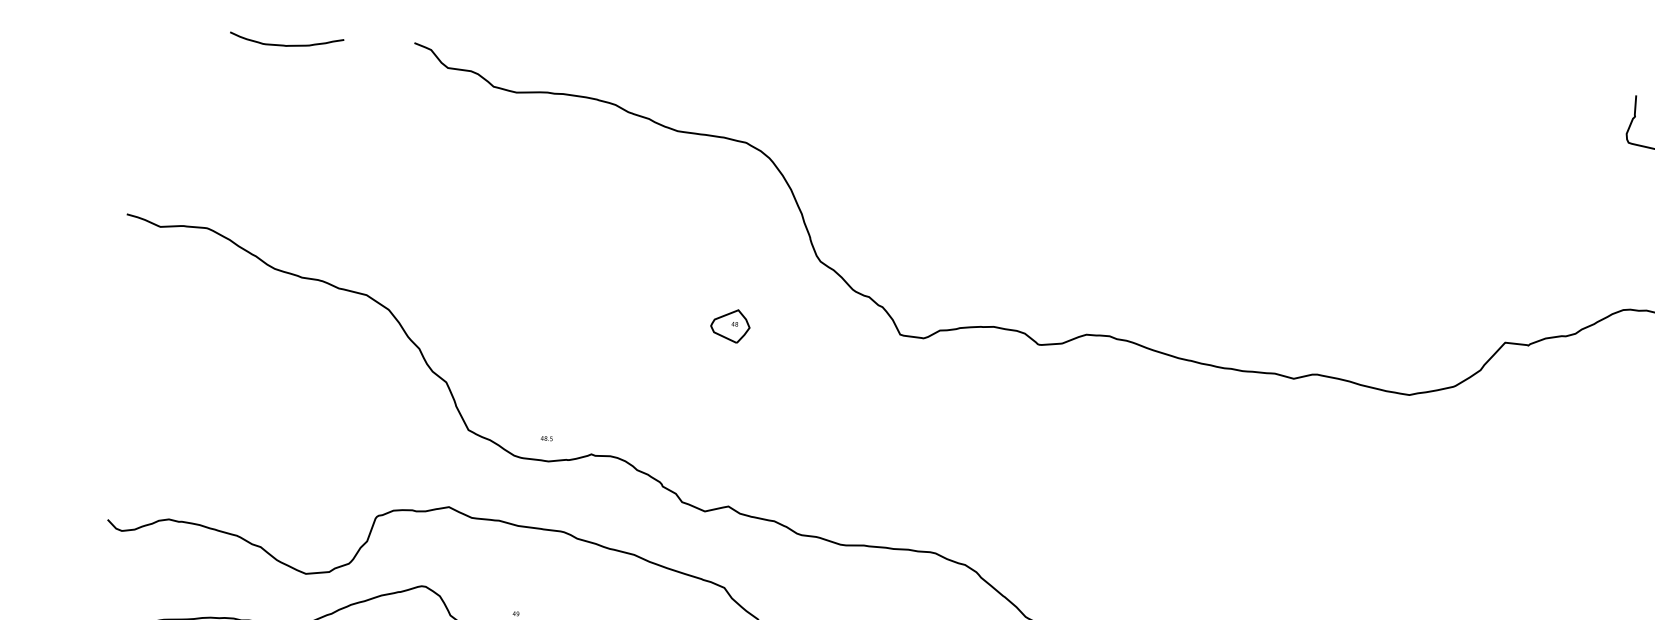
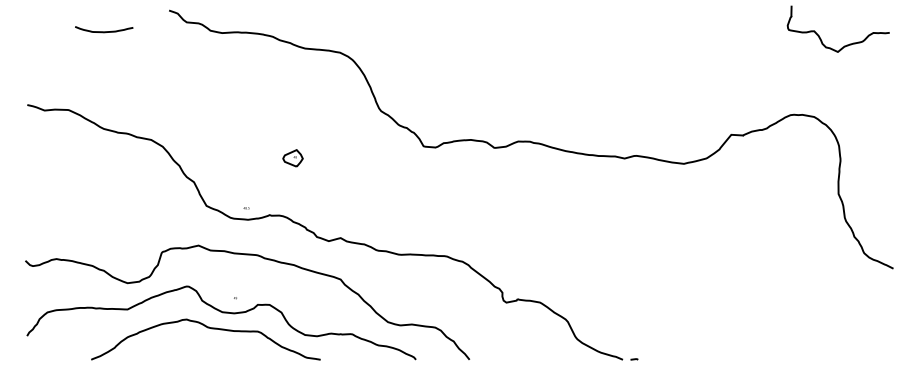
curve: (287, 44) -> (104, 31), moved
part: (729, 326) -> (292, 158), moved

